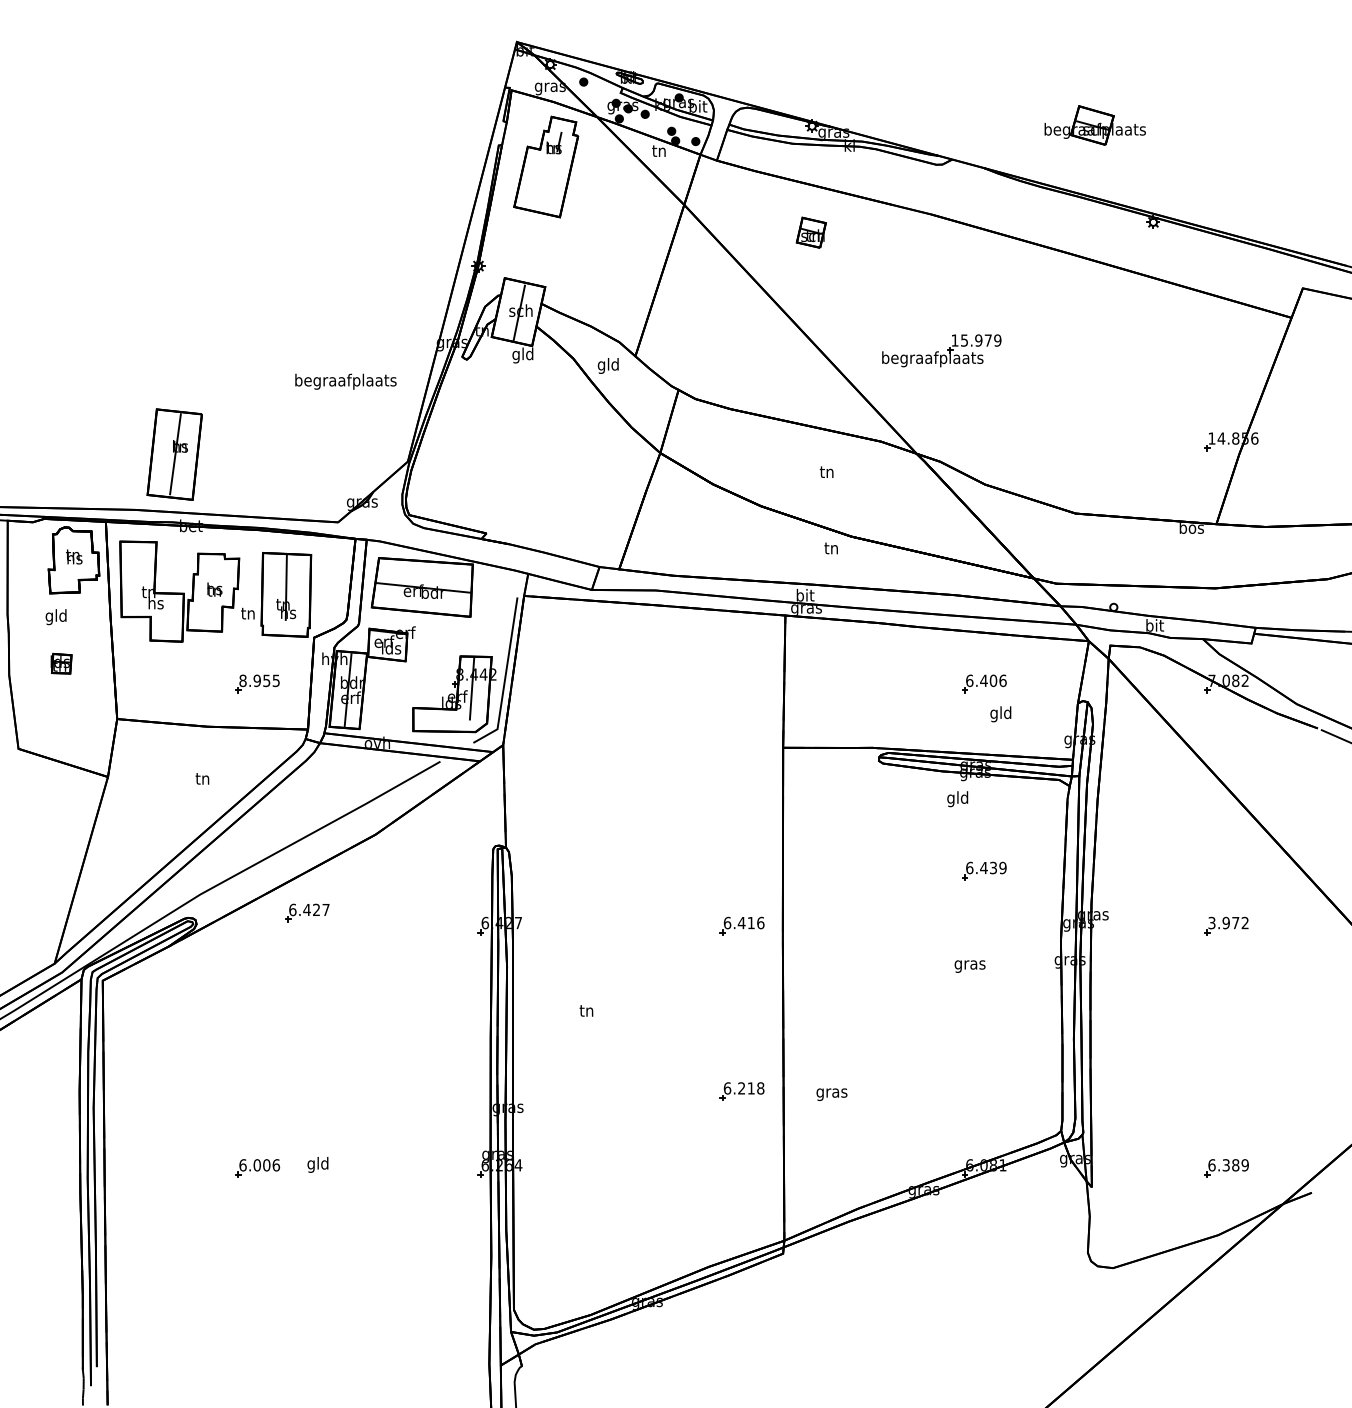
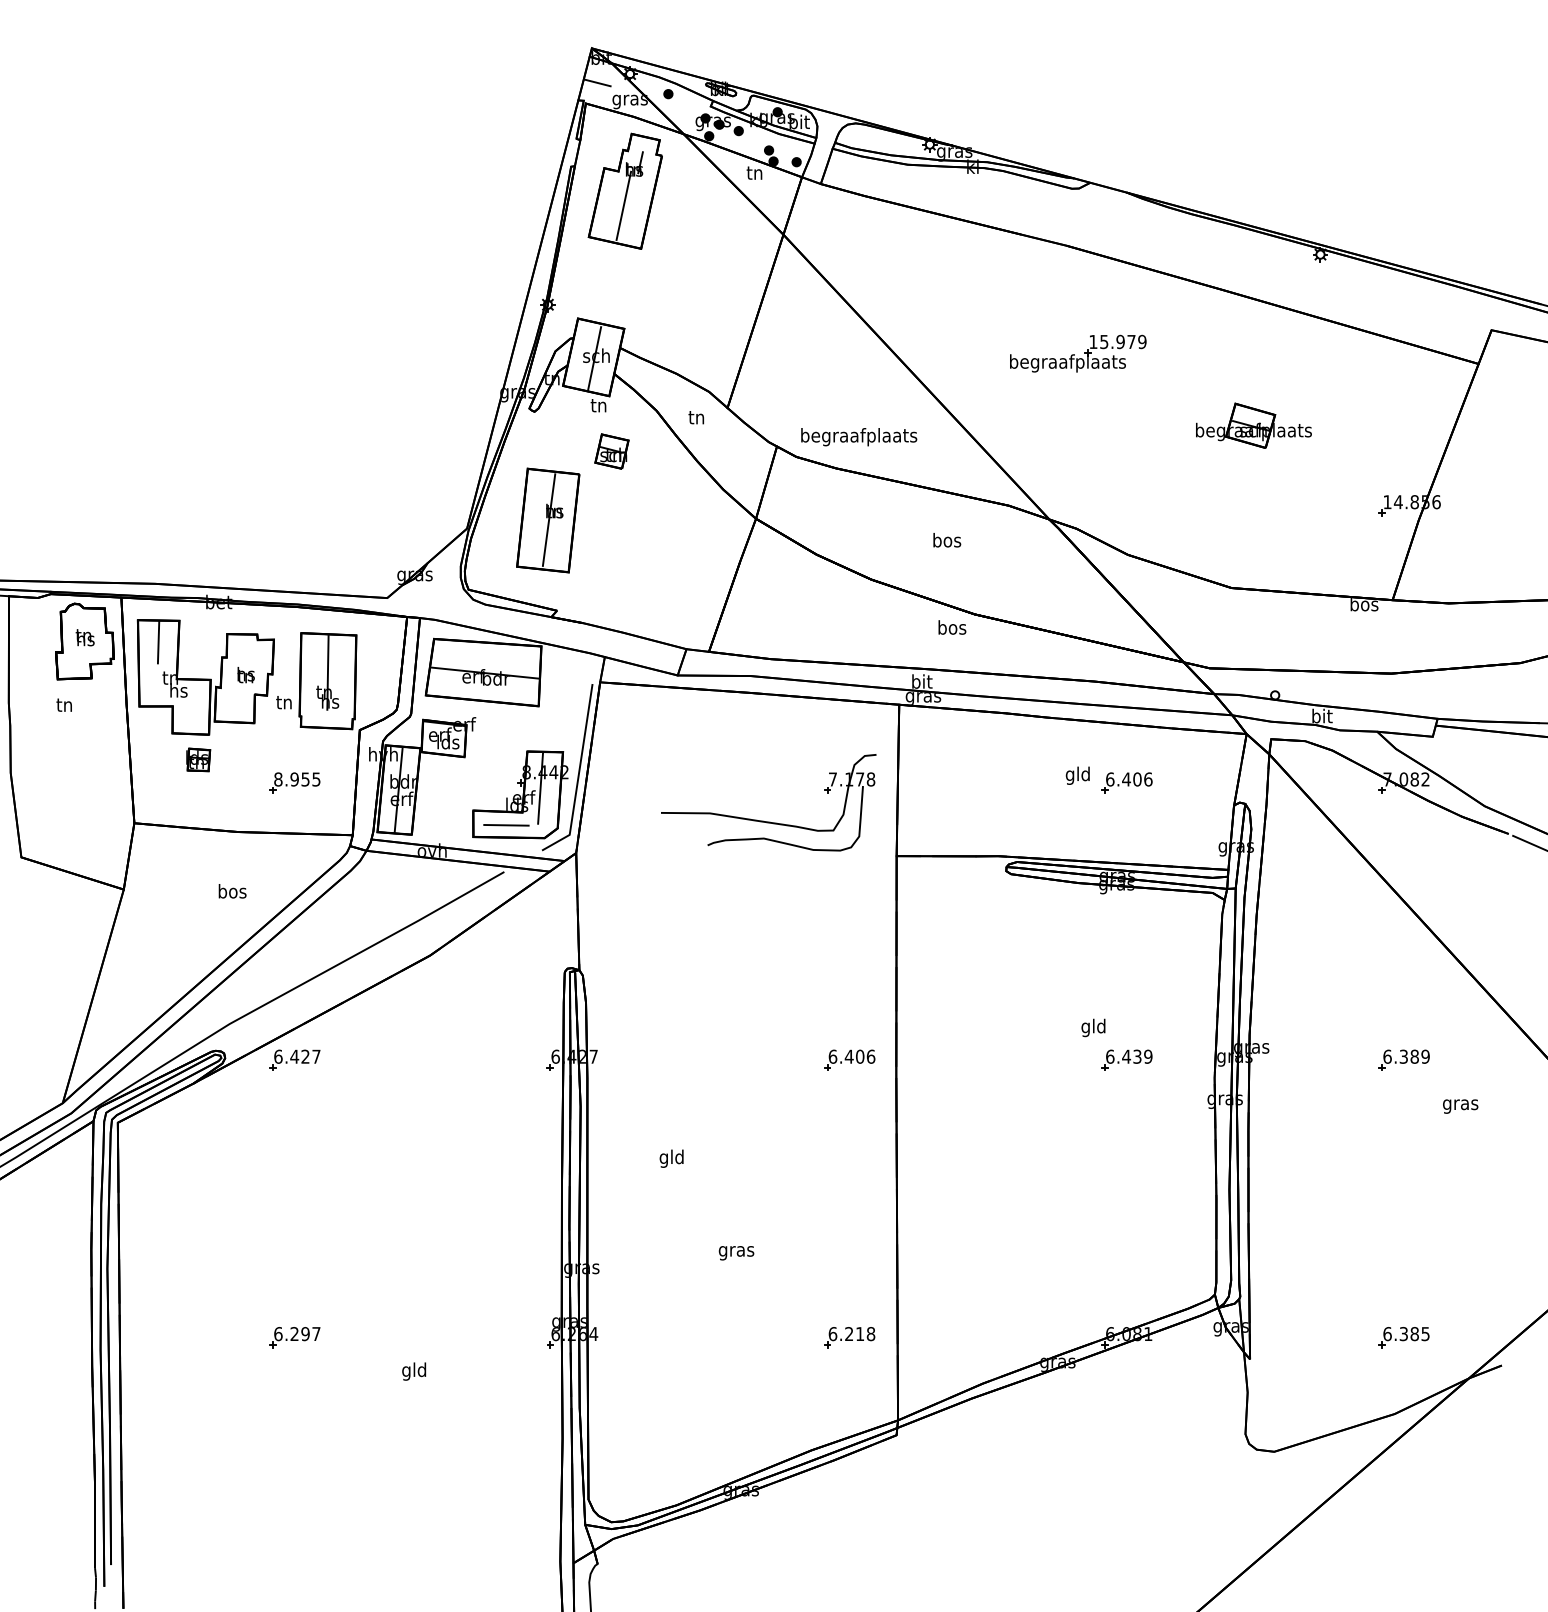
line: (521, 71) -> (597, 82), added
part: (1094, 125) -> (1253, 425), moved
line: (544, 179) -> (623, 205), added
part: (810, 232) -> (611, 451), moved
part: (942, 350) -> (1078, 353), moved
text: (522, 355) -> (598, 407), gld -> tn
text: (608, 365) -> (696, 418), gld -> tn
text: (346, 382) -> (859, 437), moved
part: (174, 454) -> (548, 520), moved
text: (827, 472) -> (947, 540), tn -> bos
text: (831, 548) -> (952, 627), tn -> bos
line: (138, 561) -> (158, 642), added
text: (56, 617) -> (64, 706), gld -> tn
part: (61, 663) -> (198, 759), moved
text: (1000, 714) -> (1077, 775), moved
part: (666, 716) -> (763, 820), added
line: (442, 720) -> (506, 824), added
text: (202, 778) -> (232, 891), tn -> bos
text: (957, 798) -> (1093, 1027), moved
part: (983, 870) -> (1126, 1059), moved
part: (306, 912) -> (294, 1059), moved
text: (751, 922) -> (860, 1056), 6.416 -> 6.406
text: (1228, 922) -> (1406, 1056), 3.972 -> 6.389
text: (969, 966) -> (1460, 1106), moved
text: (586, 1011) -> (671, 1158), tn -> gld
part: (741, 1091) -> (849, 1337), moved
text: (831, 1094) -> (736, 1253), moved
text: (318, 1164) -> (414, 1371), moved
text: (1245, 1164) -> (1425, 1333), 6.389 -> 6.385
text: (266, 1165) -> (305, 1334), 6.006 -> 6.297

